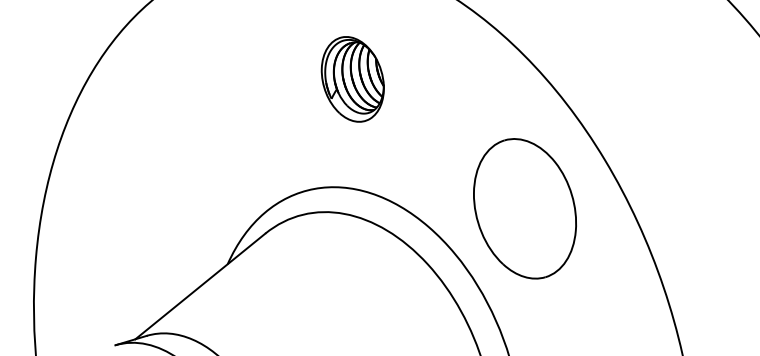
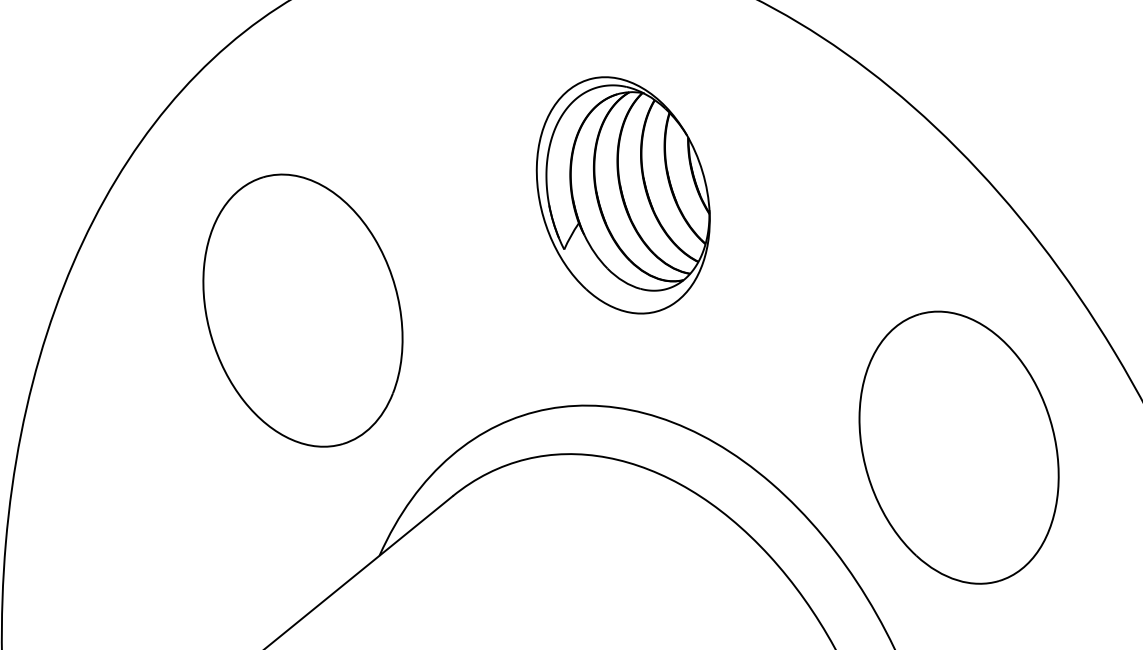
part: (352, 79) -> (622, 195), size x1.43
part: (188, 138) -> (303, 310), added

